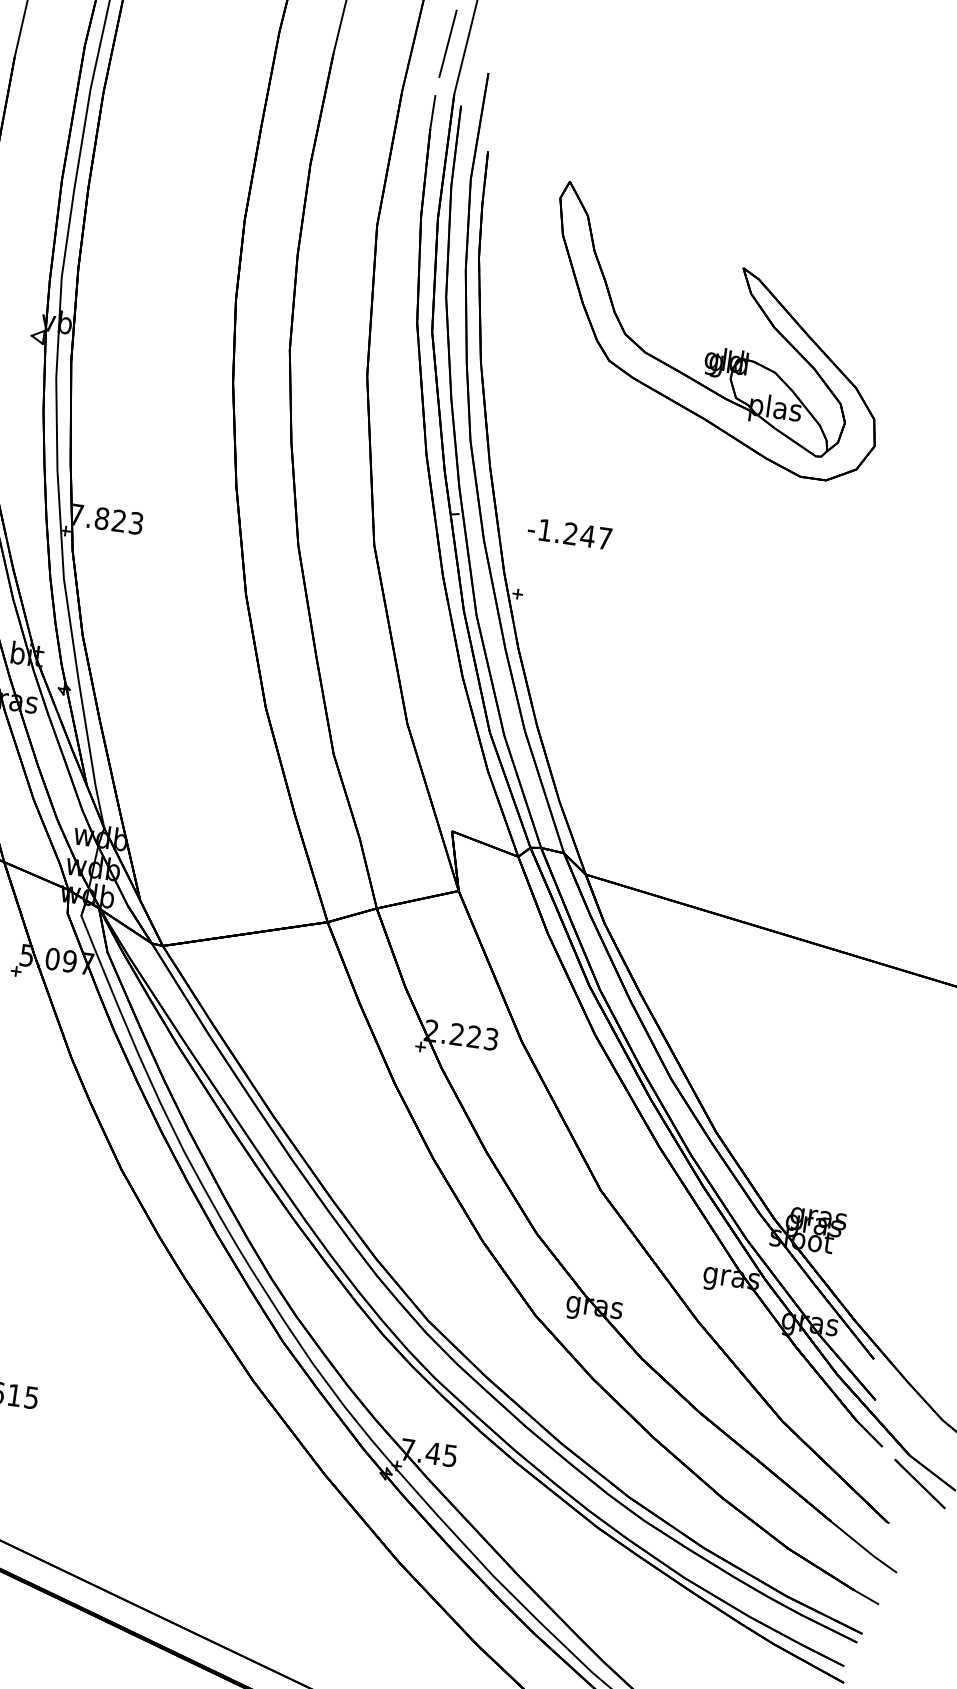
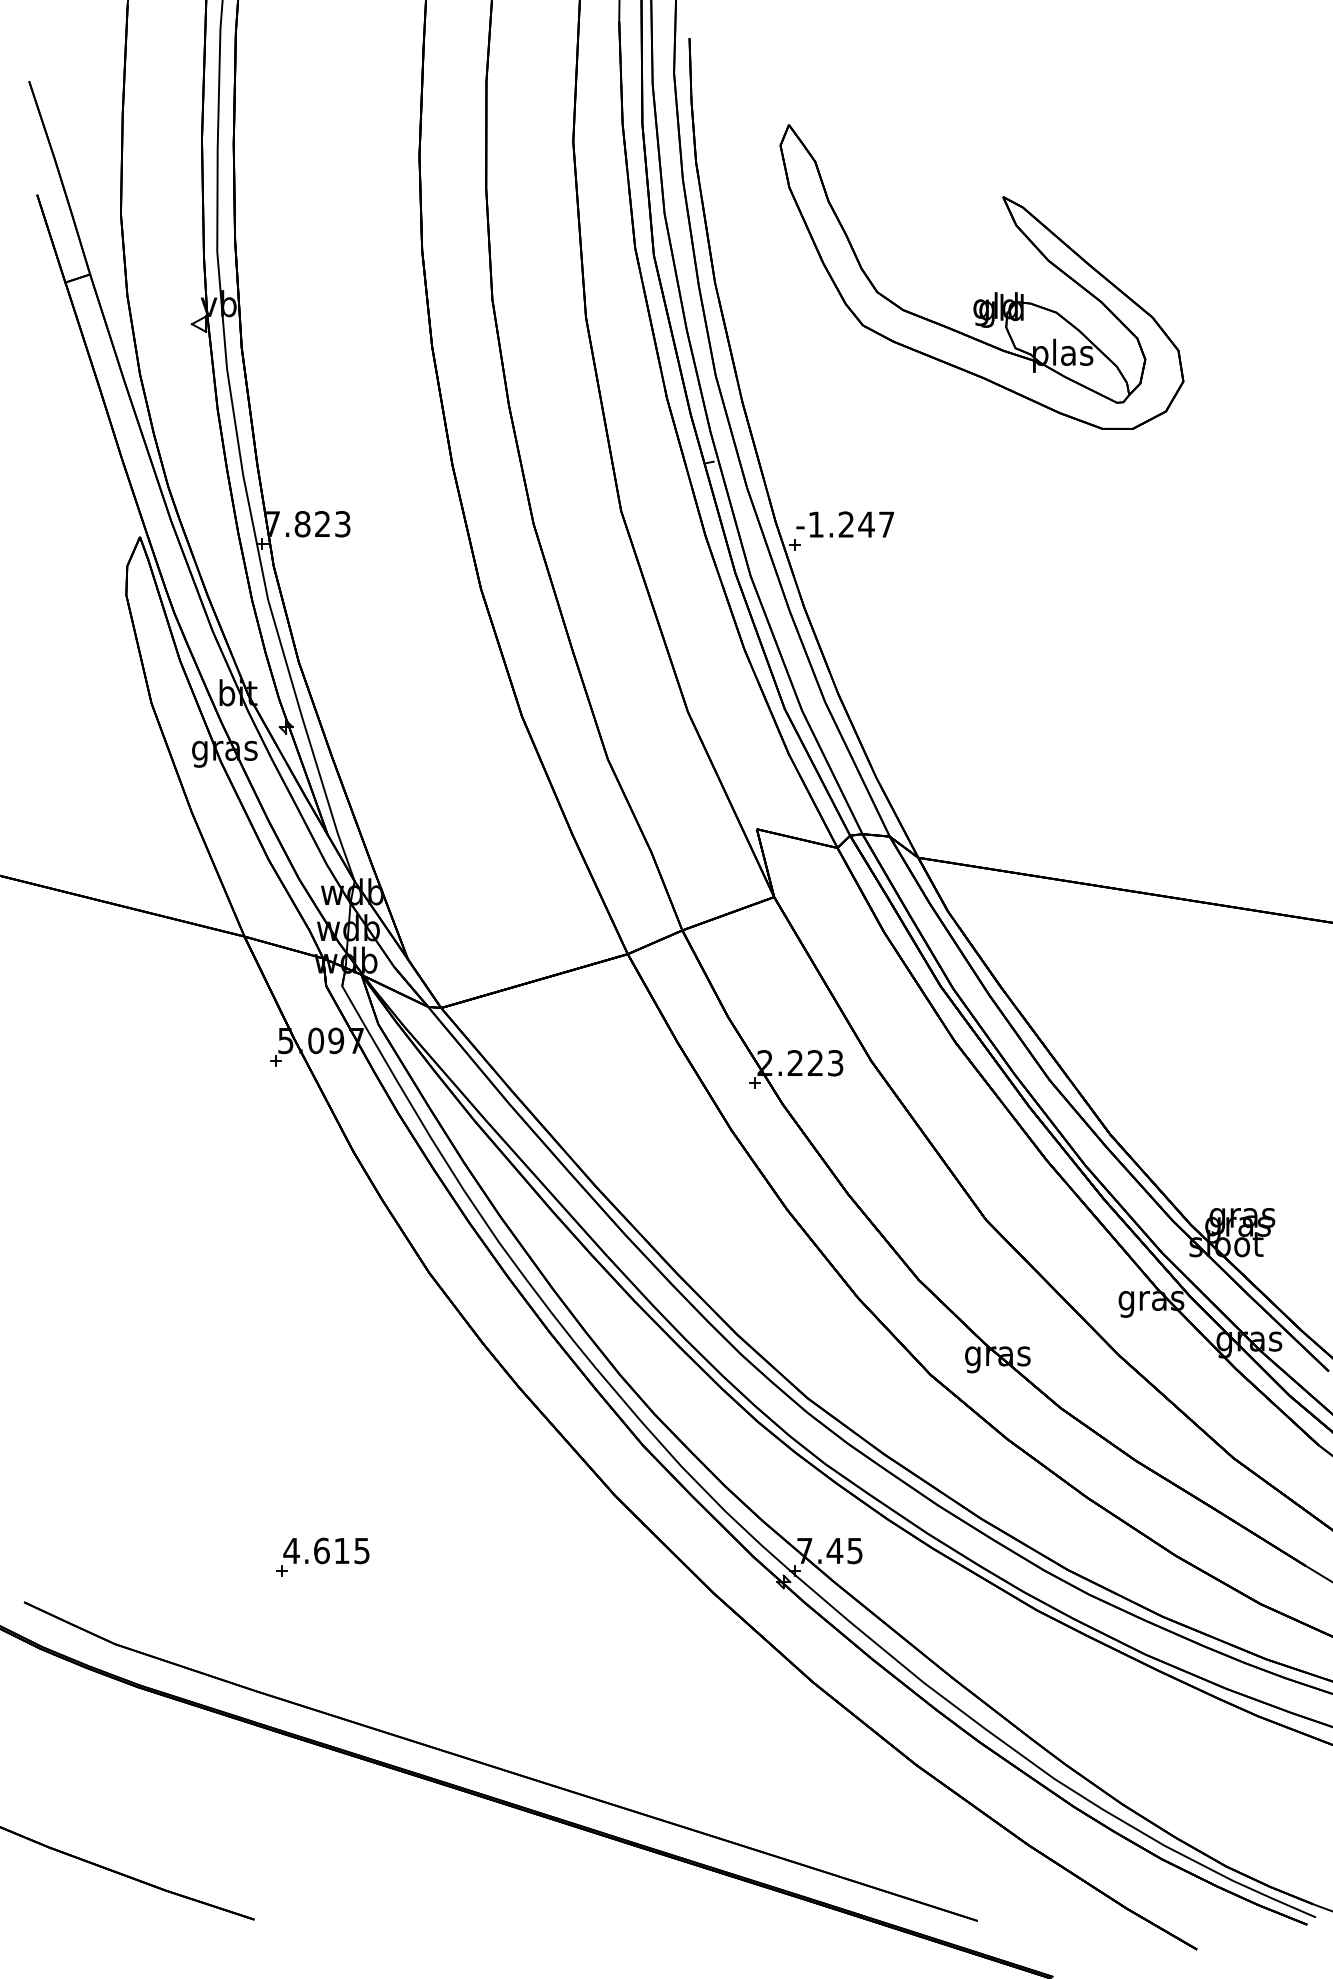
part: (724, 348) -> (994, 292), moved
text: (570, 533) -> (845, 524), moved

